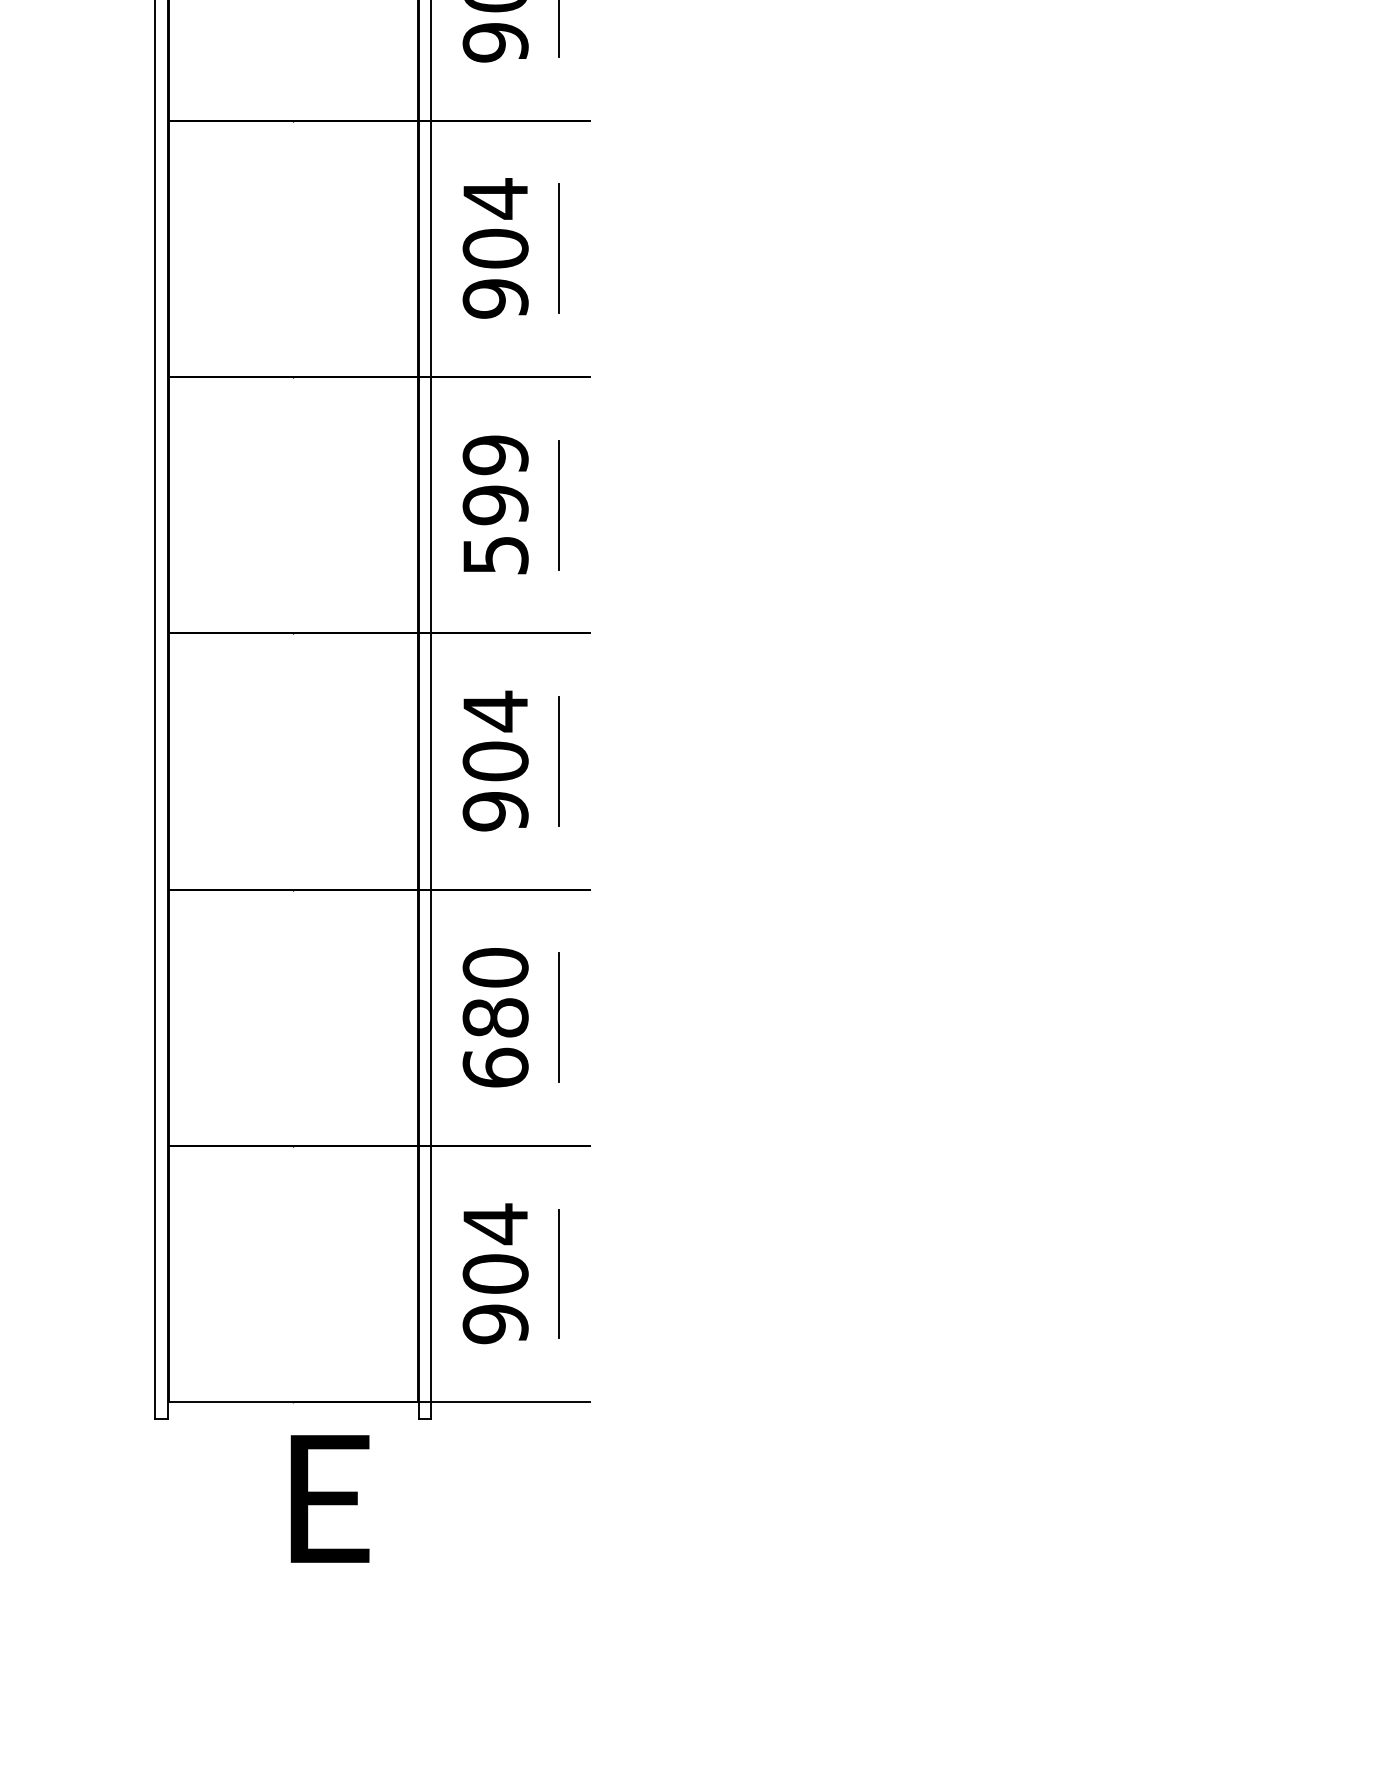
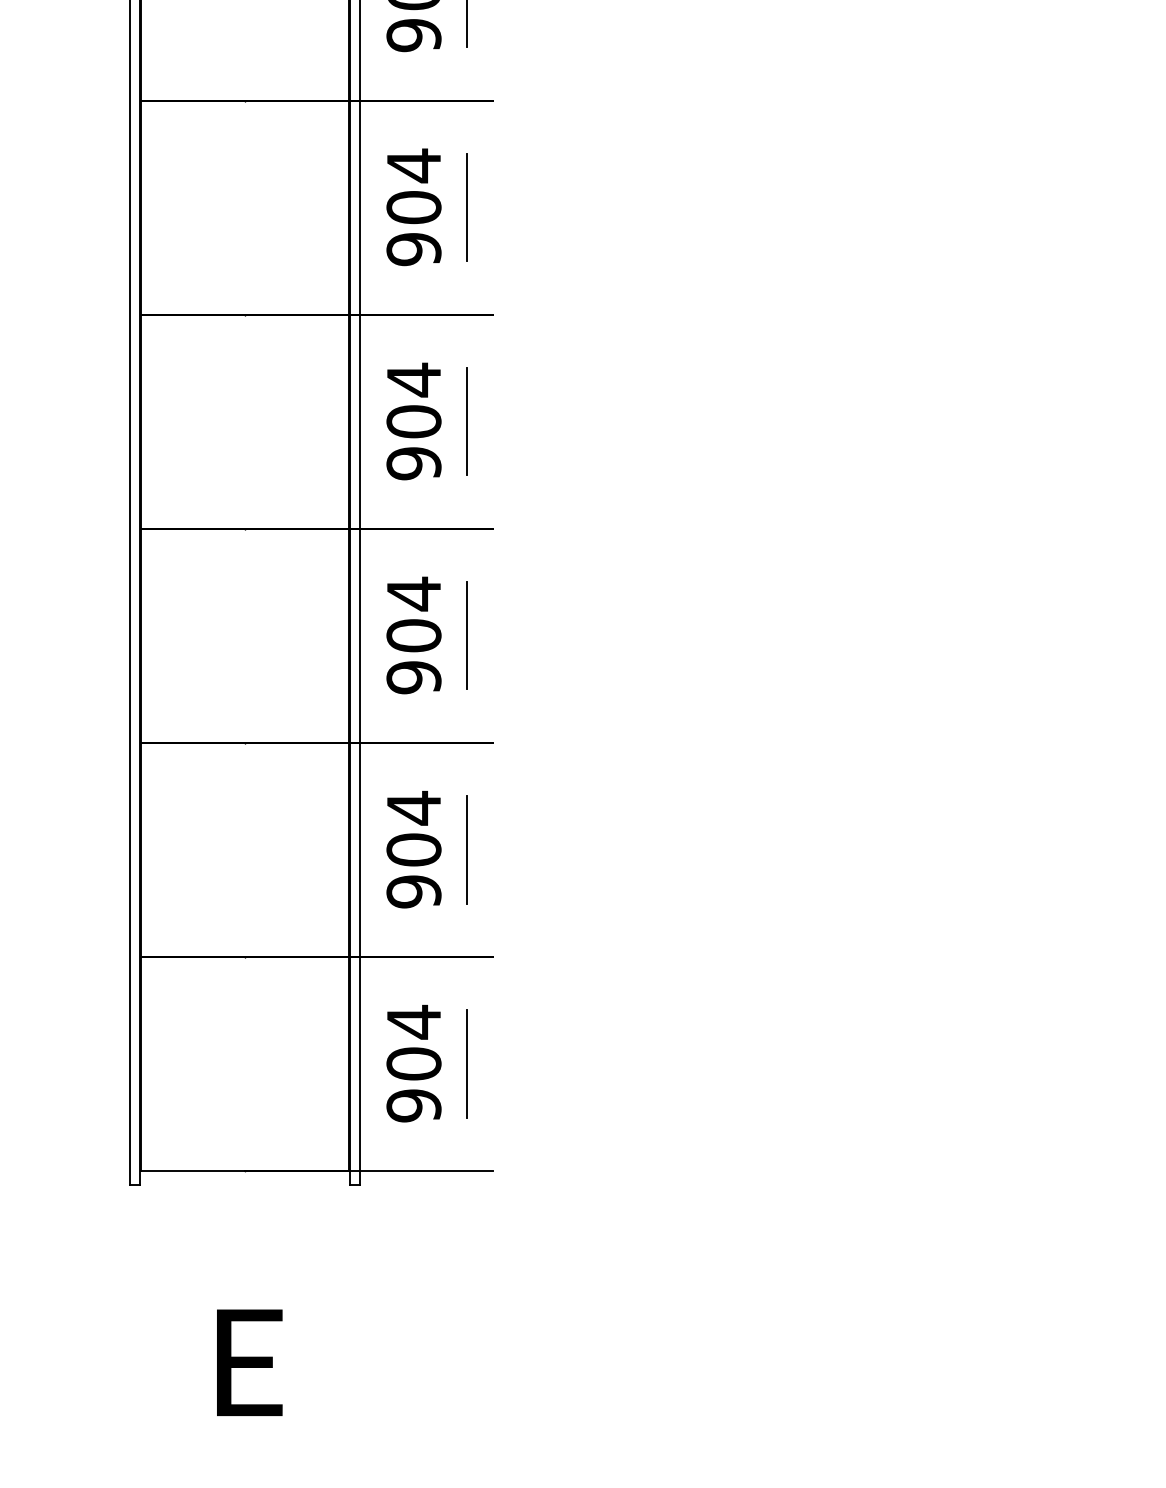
text: (495, 504) -> (413, 421), 599 -> 904
text: (495, 1017) -> (413, 849), 680 -> 904
text: (329, 1498) -> (249, 1362), moved

